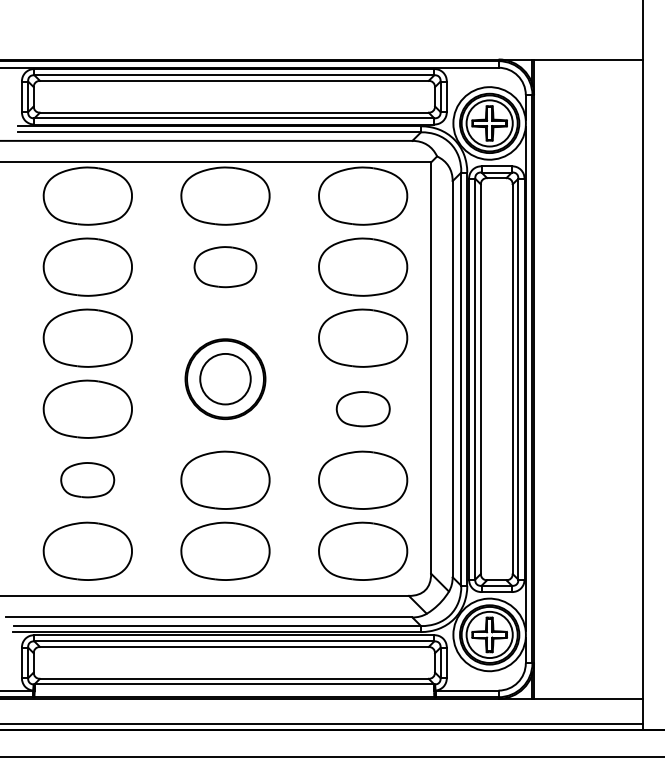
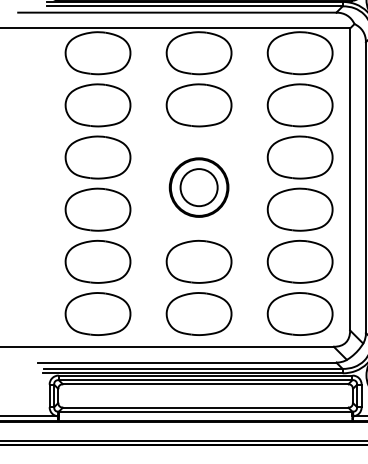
part: (225, 266) -> (199, 104), size x1.43
part: (363, 408) -> (300, 209), size x1.67
part: (87, 479) -> (97, 261), size x1.67

